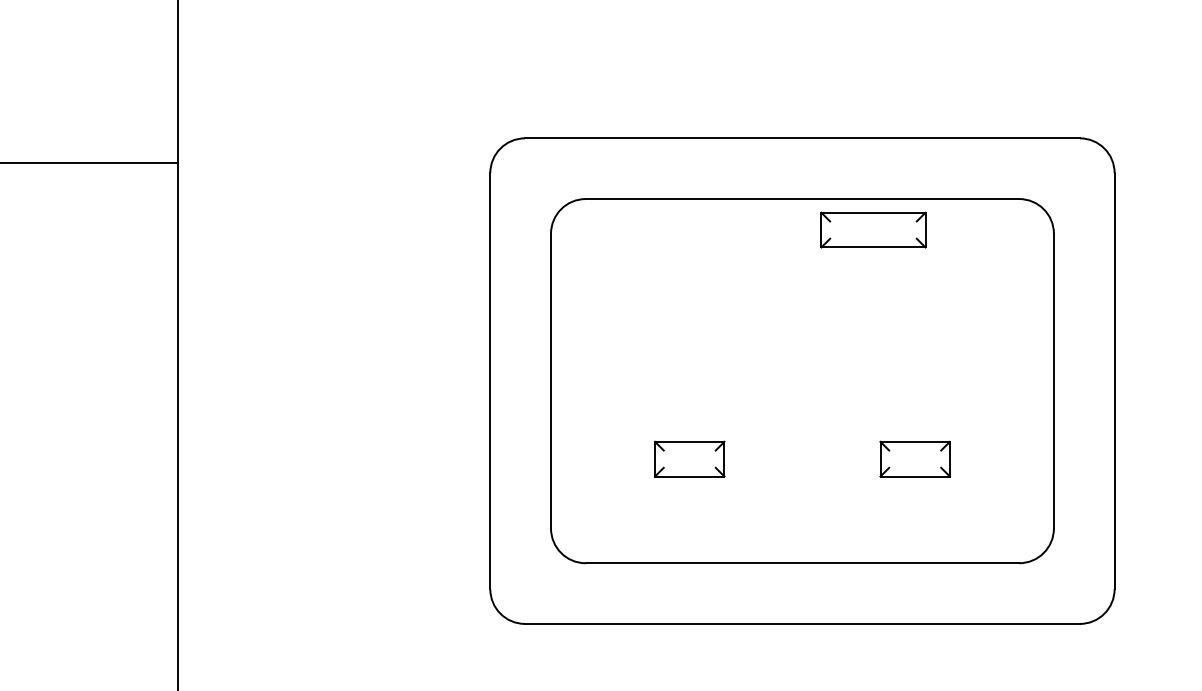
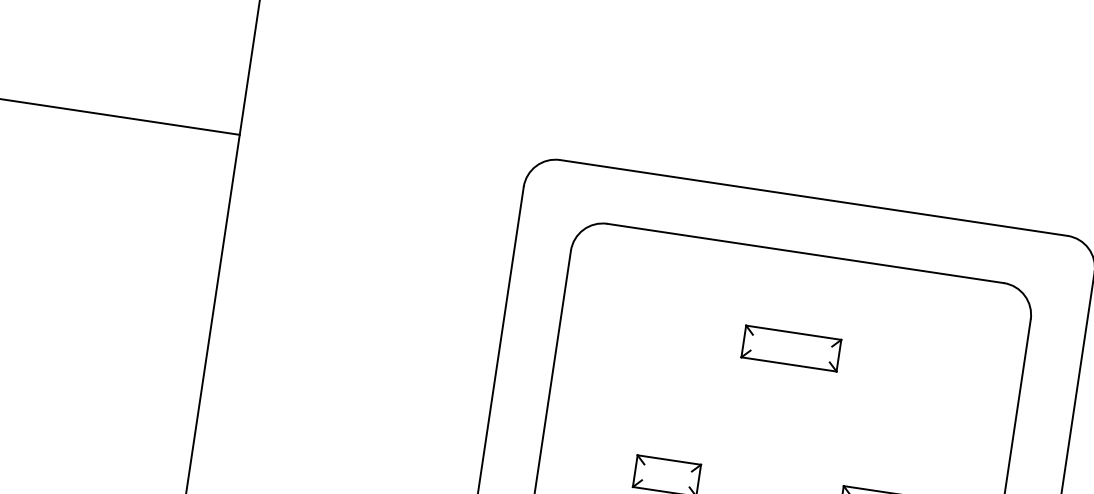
part: (873, 229) -> (791, 348), moved

